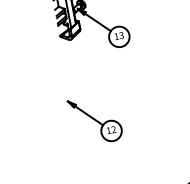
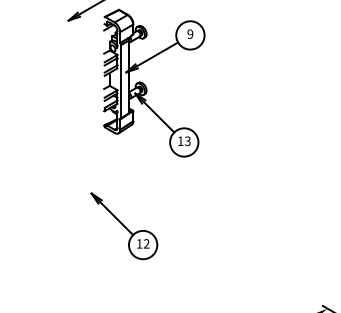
part: (95, 120) -> (124, 226), moved

